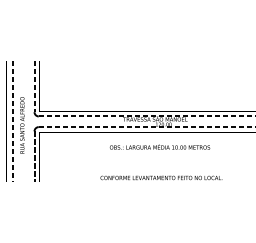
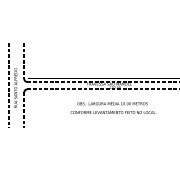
text: (161, 177) -> (113, 112), moved

